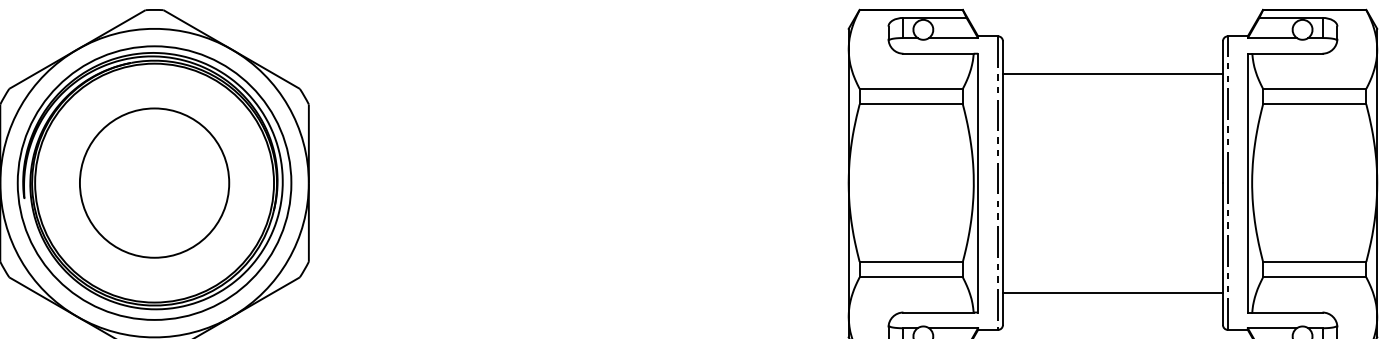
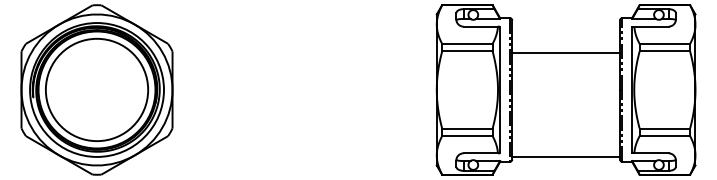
line: (1111, 73) -> (565, 53), moved
circle: (153, 182) -> (96, 89), size x1.4
line: (1111, 292) -> (565, 156), moved

